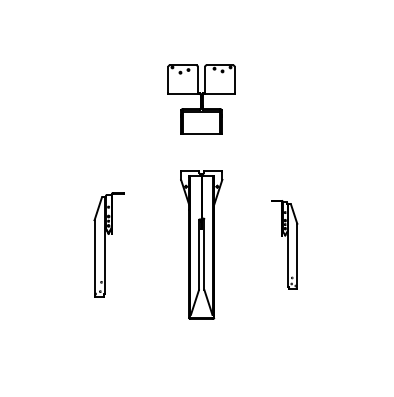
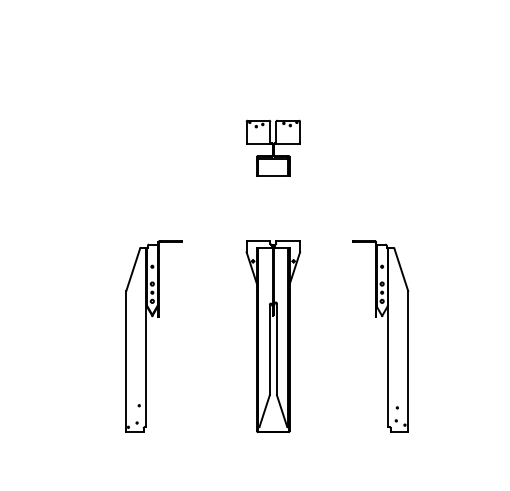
part: (201, 99) -> (273, 148), size x0.62
part: (109, 244) -> (153, 336), size x1.43
part: (284, 244) -> (380, 336), size x1.67

